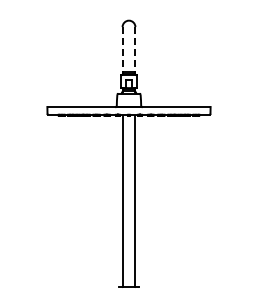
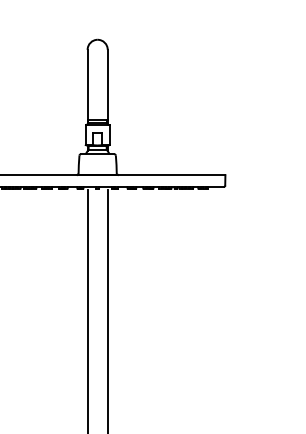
line: (122, 50) -> (87, 86), dashed -> solid
line: (135, 50) -> (107, 86), dashed -> solid

